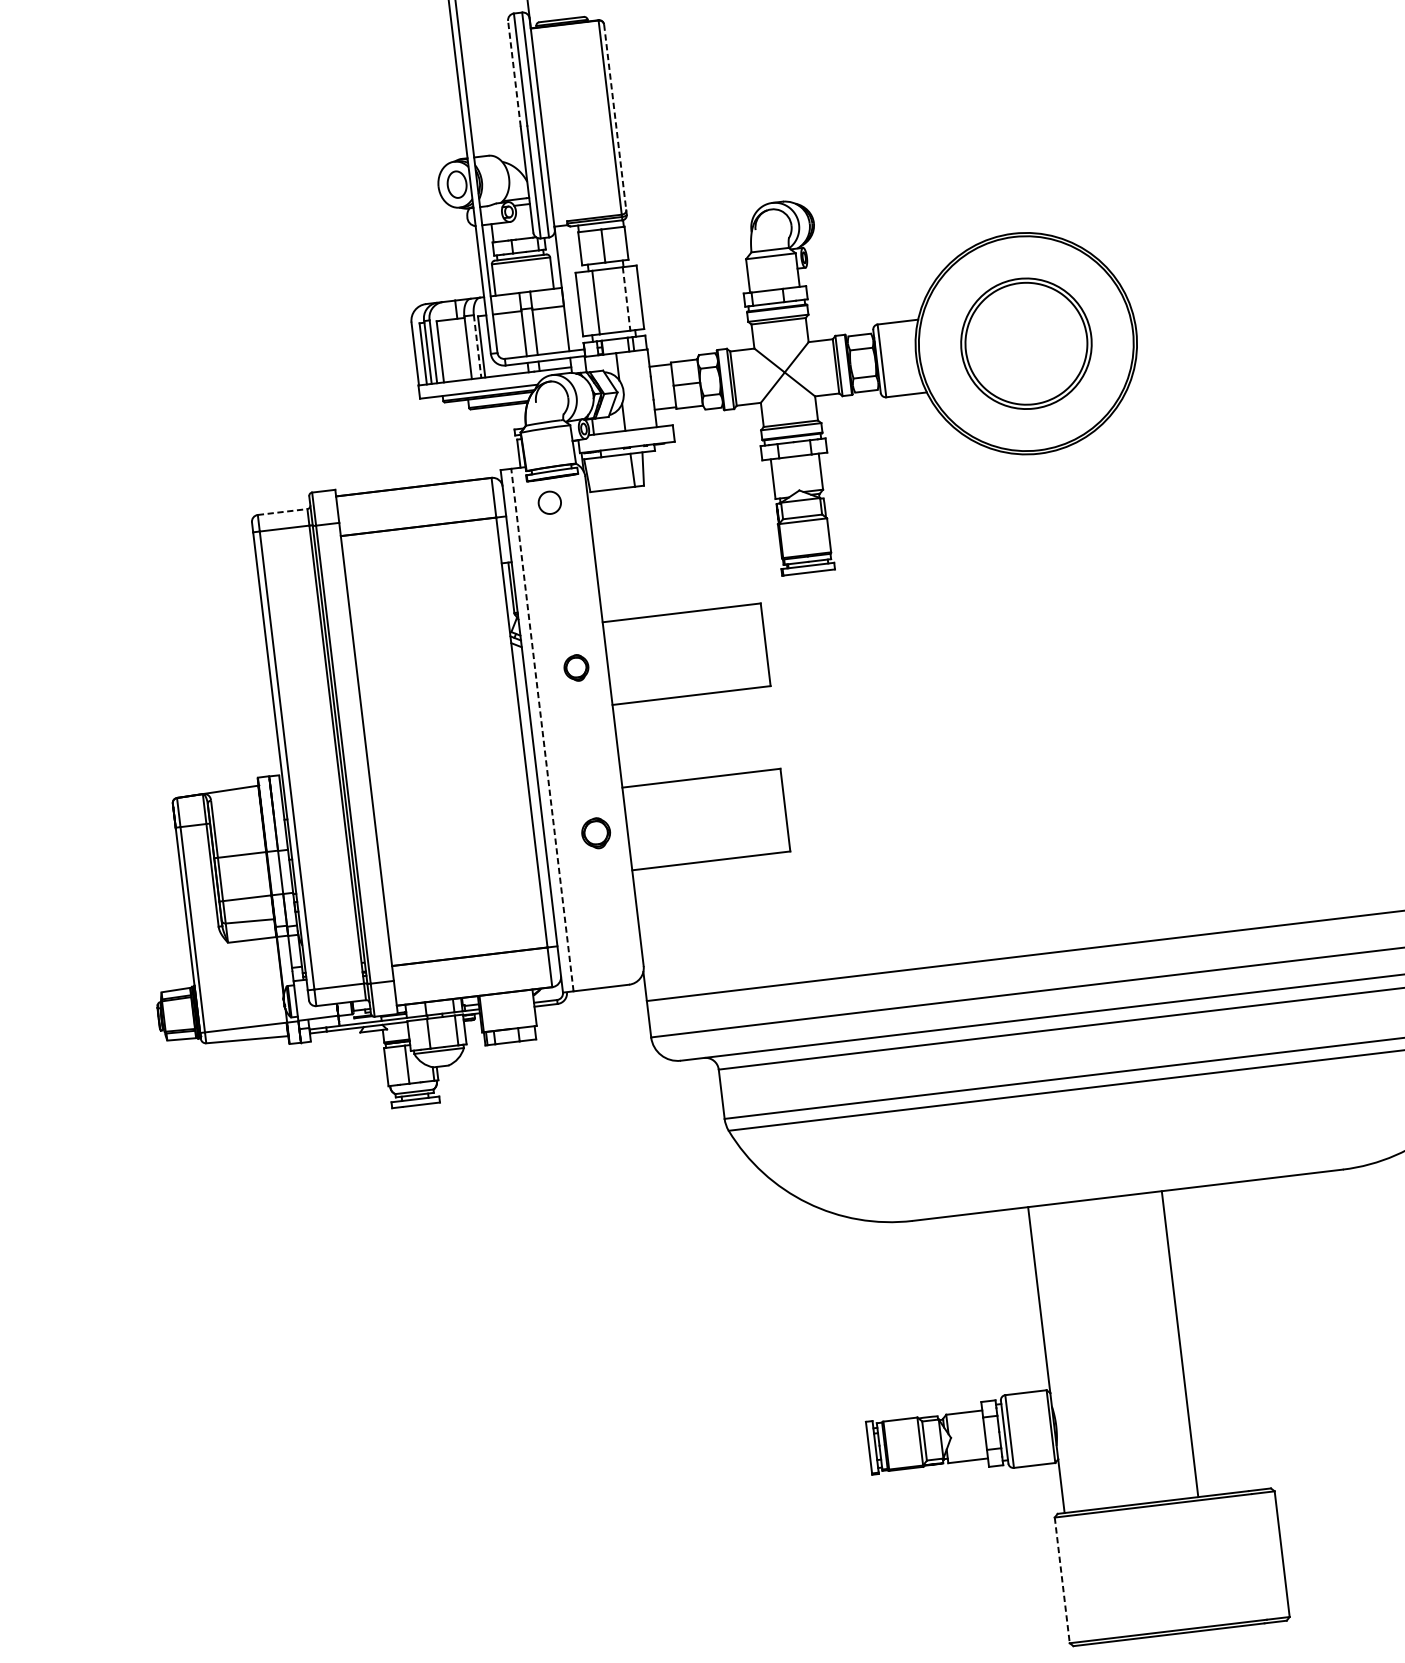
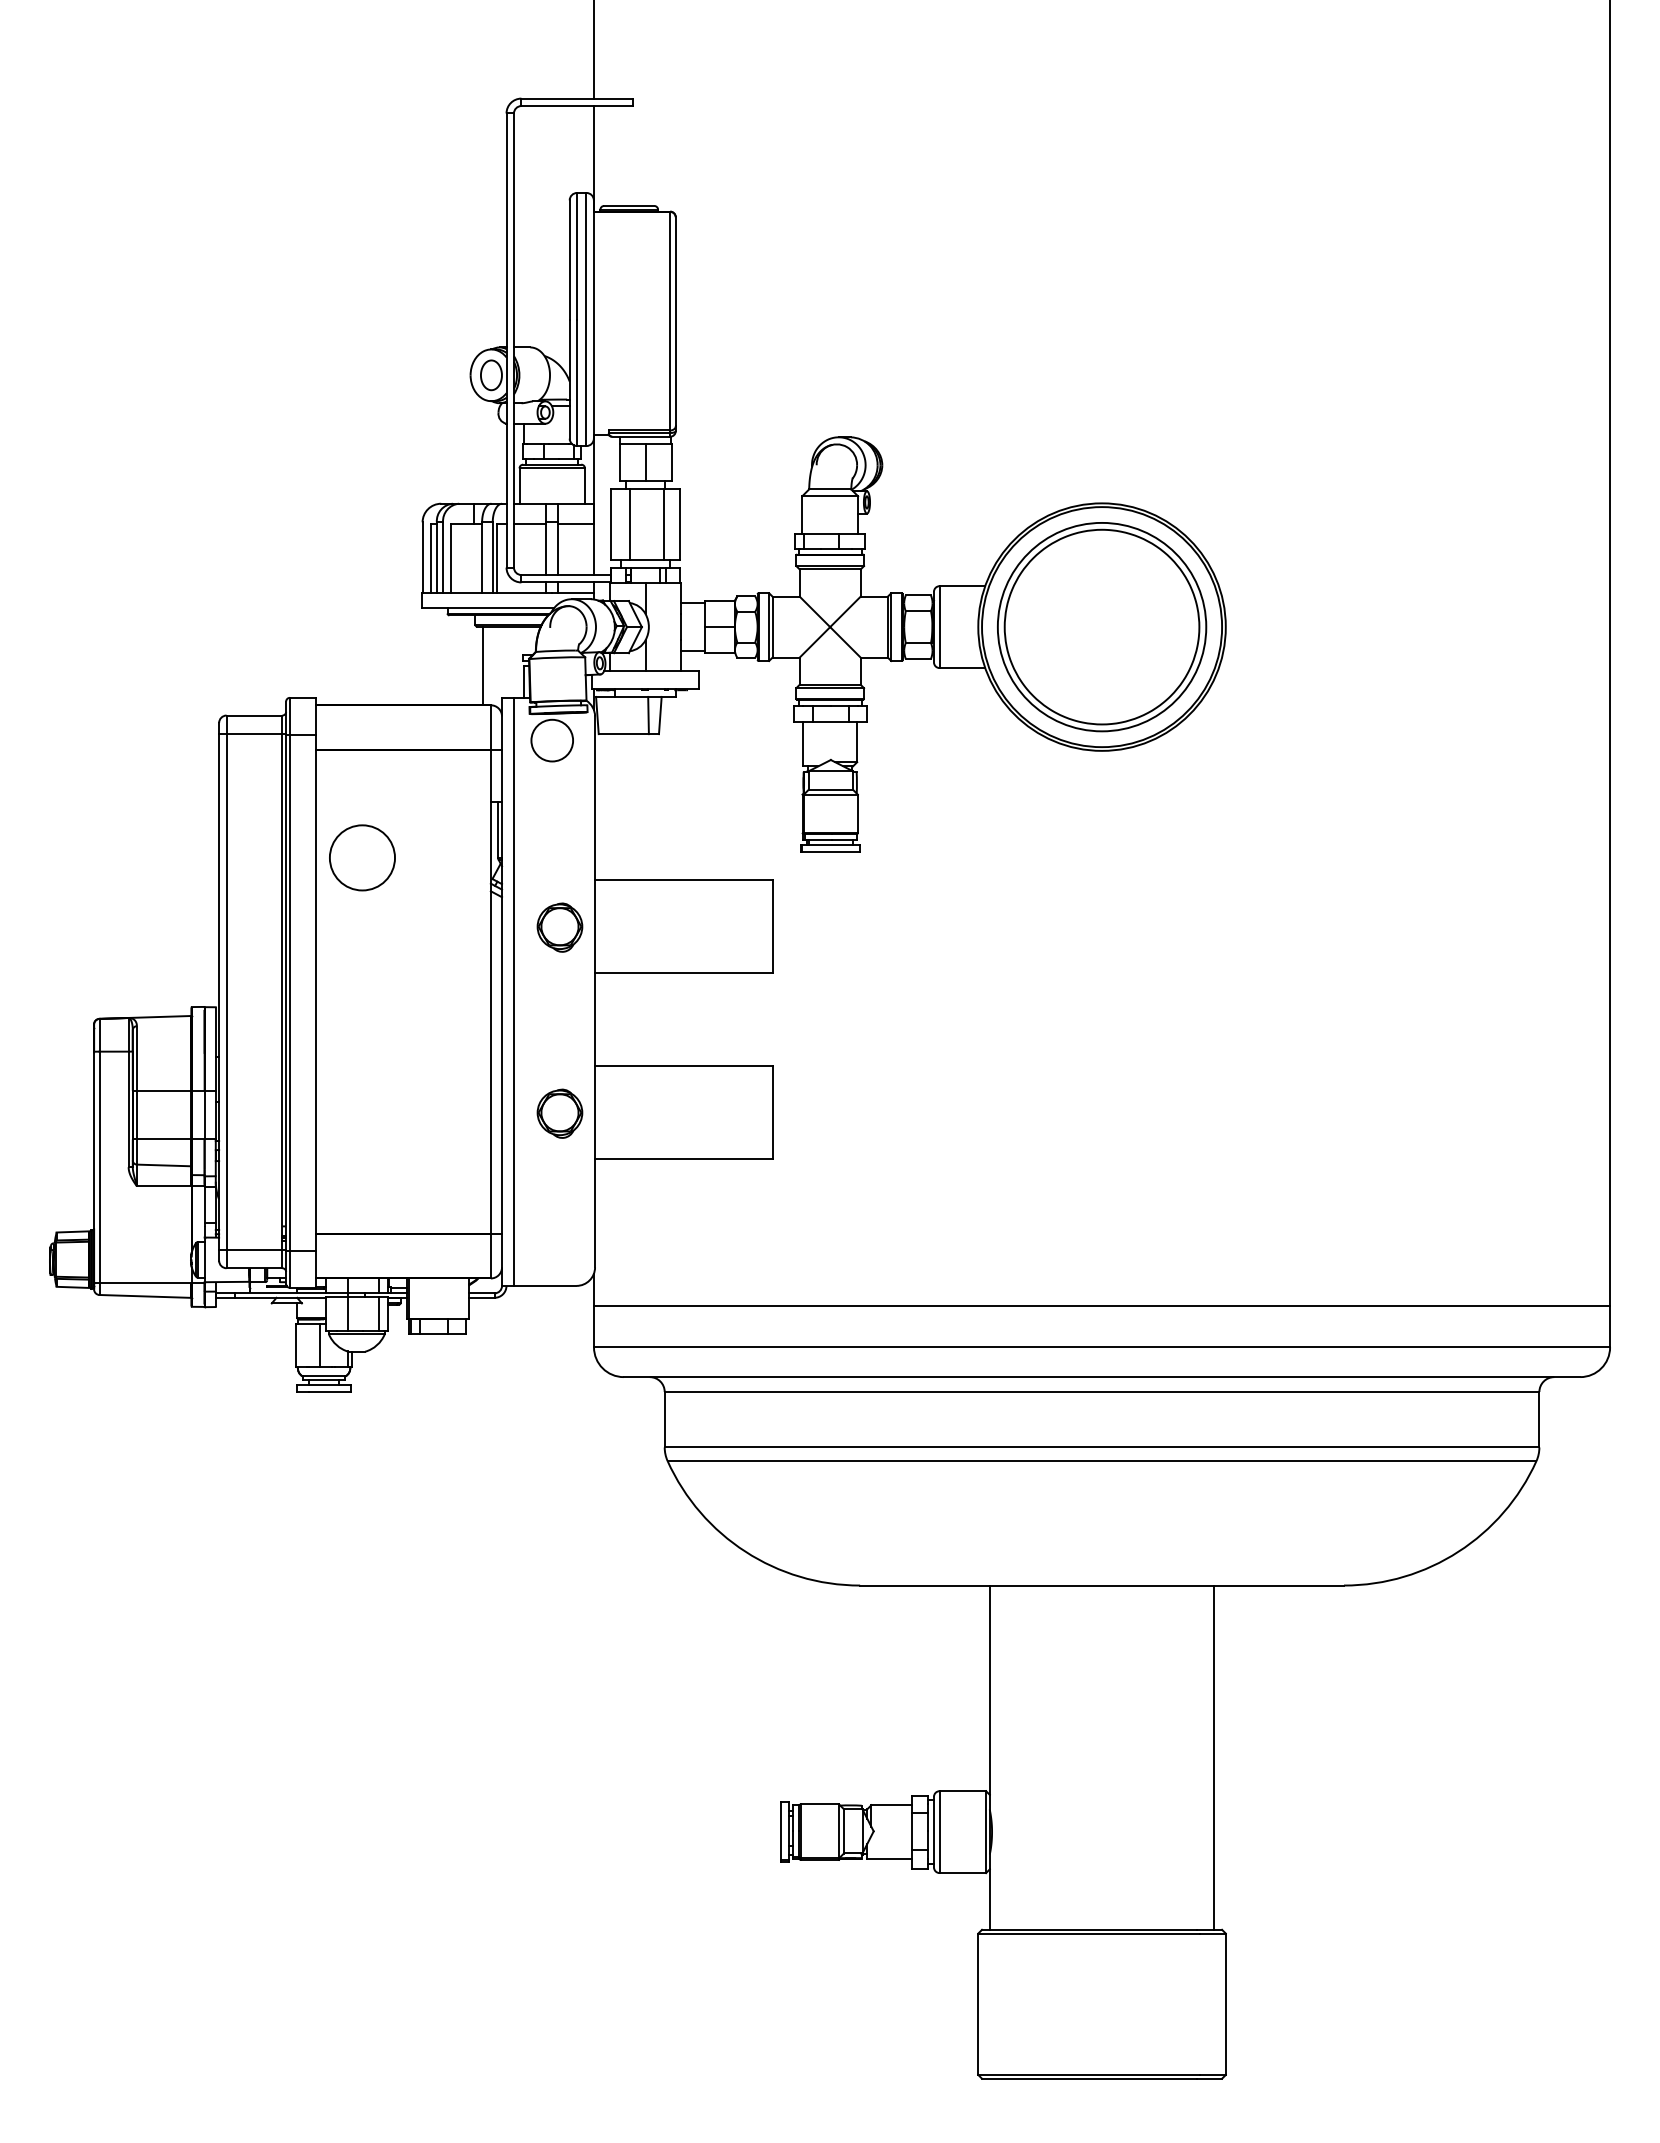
line: (514, 73) -> (569, 259), dashed -> solid
line: (614, 117) -> (675, 321), dashed -> solid
line: (626, 298) -> (664, 524), dashed -> solid
part: (1026, 343) -> (1102, 627), size x1.43
line: (477, 347) -> (492, 558), dashed -> solid
line: (480, 443) -> (483, 665), added
circle: (550, 502) -> (552, 740), size x1.67
line: (282, 512) -> (254, 715), dashed -> solid
circle: (393, 626) -> (362, 857), added
part: (576, 668) -> (559, 927), size x1.67
line: (541, 729) -> (513, 991), dashed -> solid
part: (595, 833) -> (559, 1113), size x1.43
line: (1180, 1343) -> (1214, 1757), moved
line: (1062, 1580) -> (978, 2004), dashed -> solid

